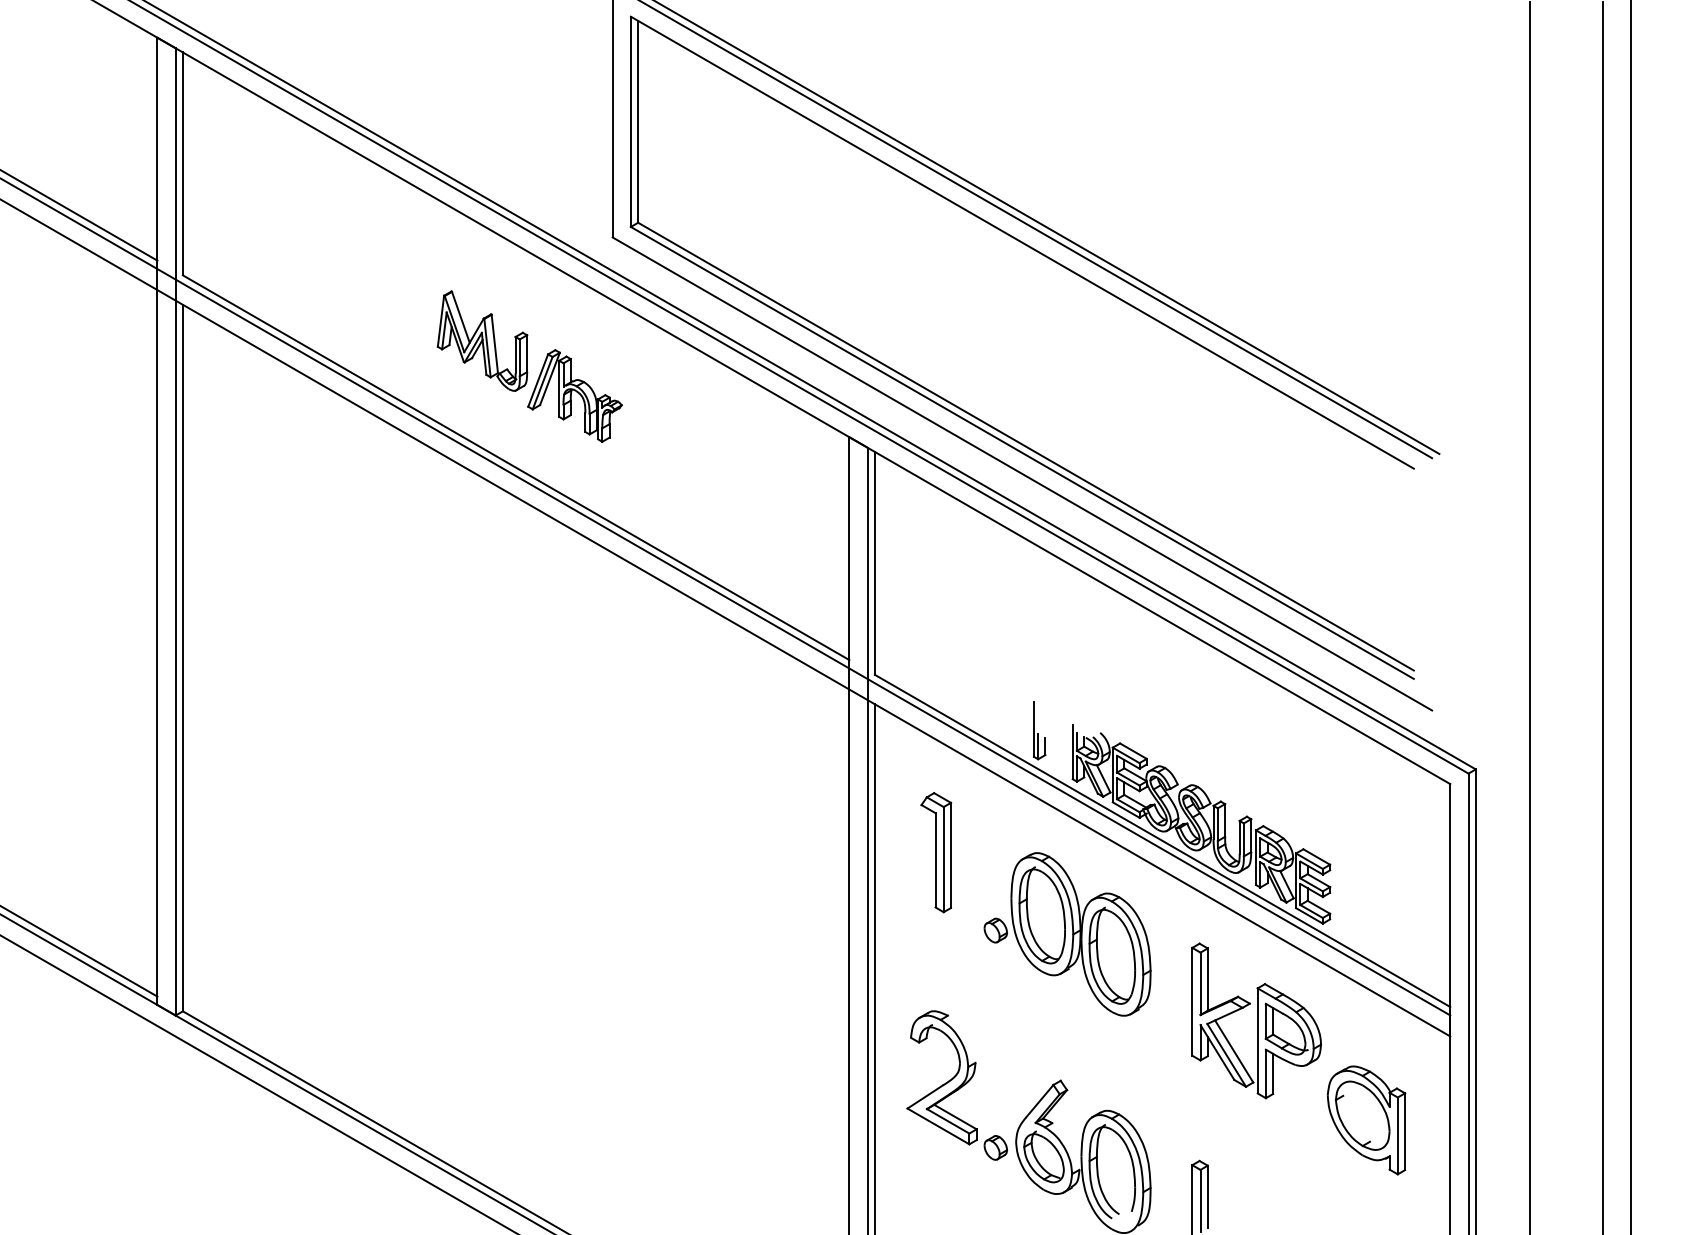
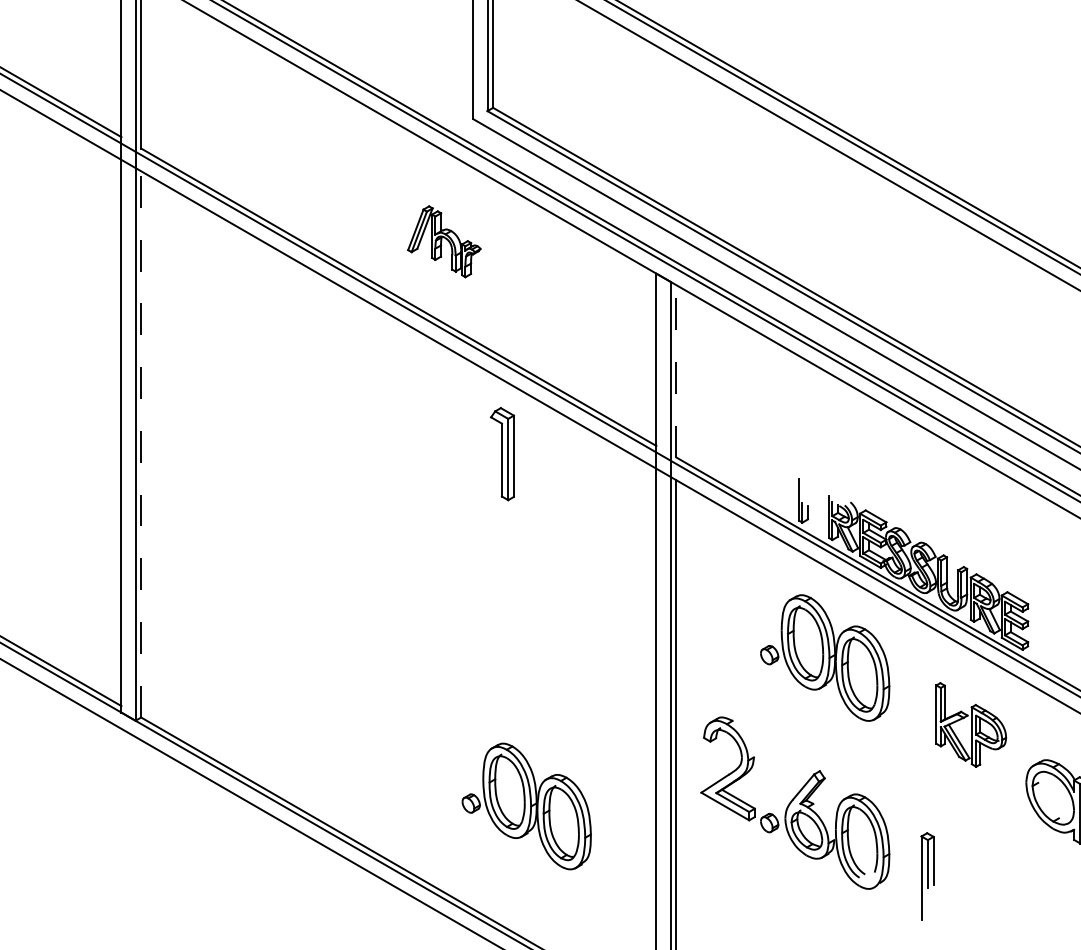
part: (482, 340) -> (372, 198), removed
line: (874, 562) -> (675, 370), solid -> dashed
line: (182, 657) -> (140, 443), solid -> dashed
part: (936, 852) -> (502, 454), moved
part: (1256, 1020) -> (971, 724), size x0.7
part: (681, 1126) -> (526, 806), added

